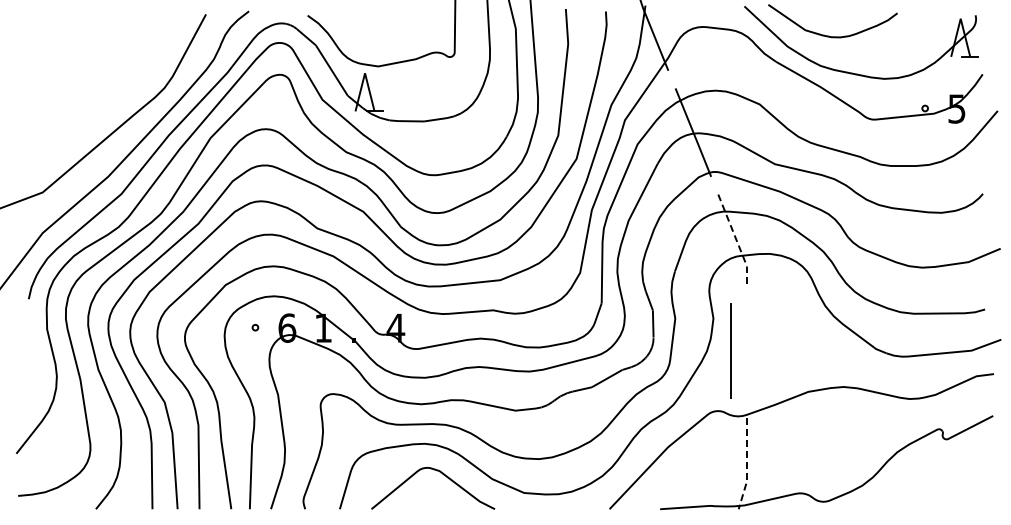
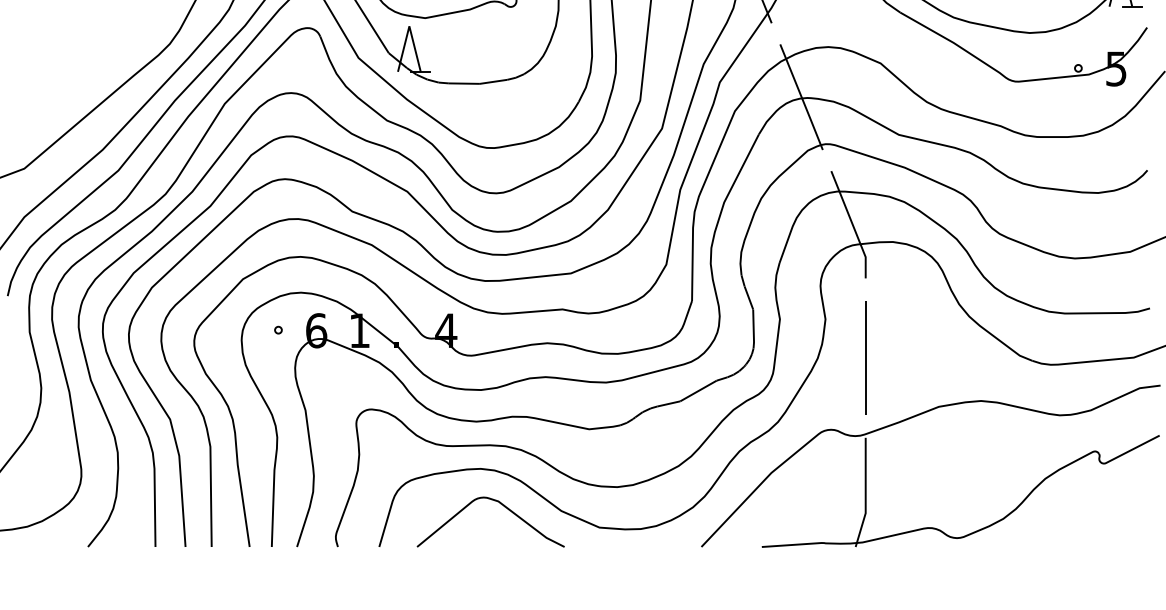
line: (736, 239) -> (853, 224), dashed -> solid
line: (730, 350) -> (864, 357), moved
line: (747, 465) -> (866, 494), dashed -> solid

